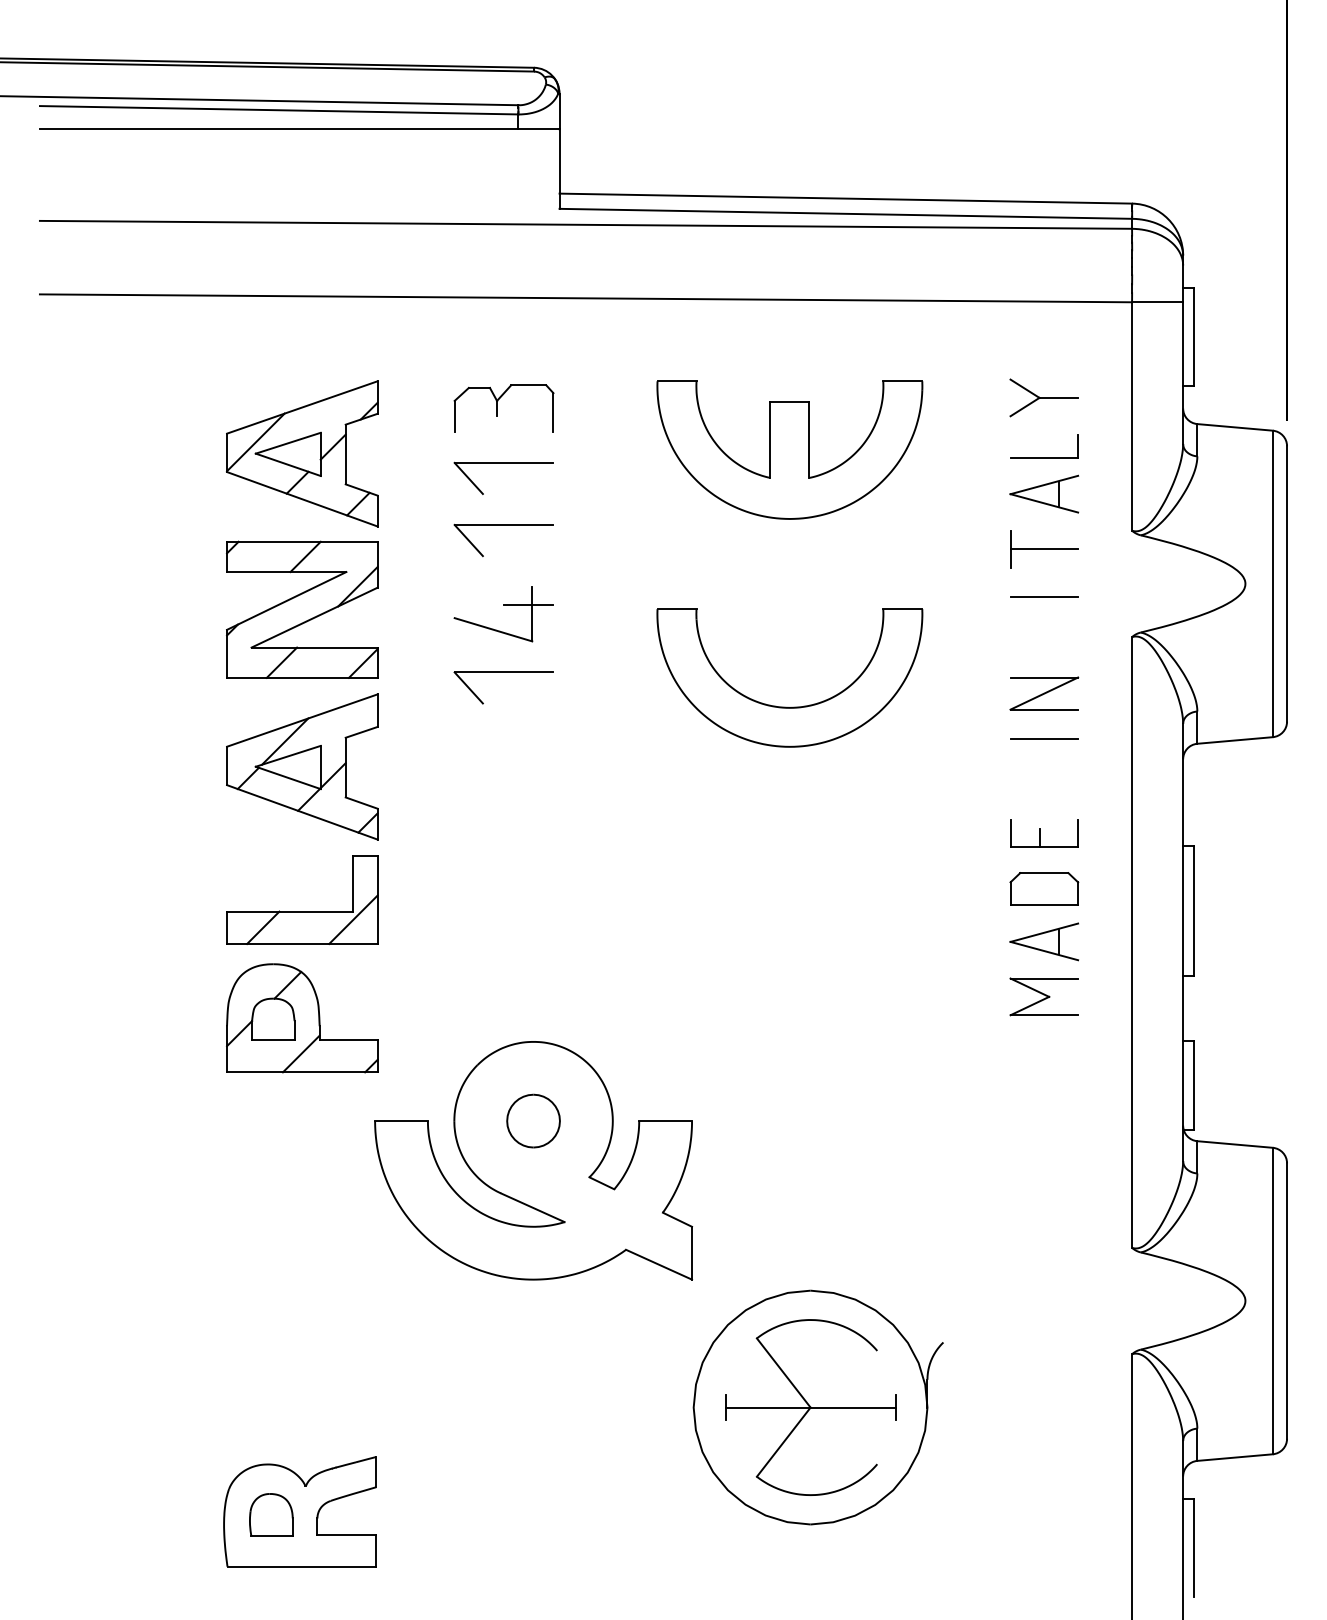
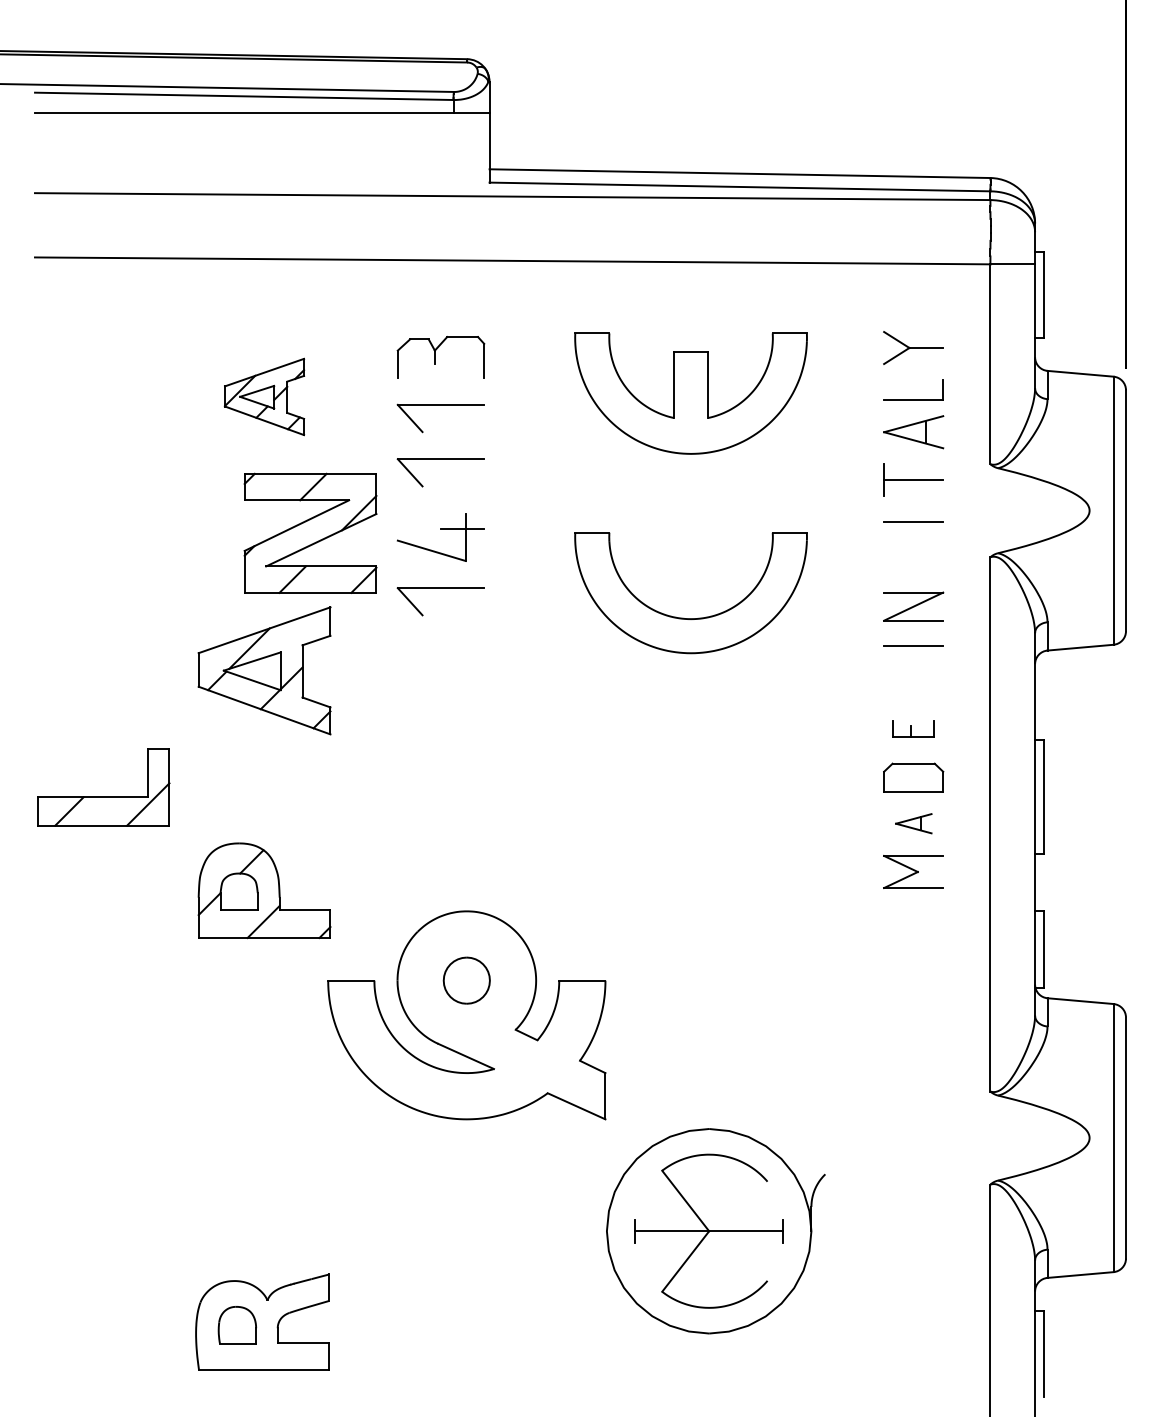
part: (302, 453) -> (264, 396), size x0.6
part: (302, 608) -> (310, 532), moved
part: (1044, 832) -> (913, 728), size x0.7
part: (302, 910) -> (103, 796), moved
part: (1044, 941) -> (913, 823), size x0.6

